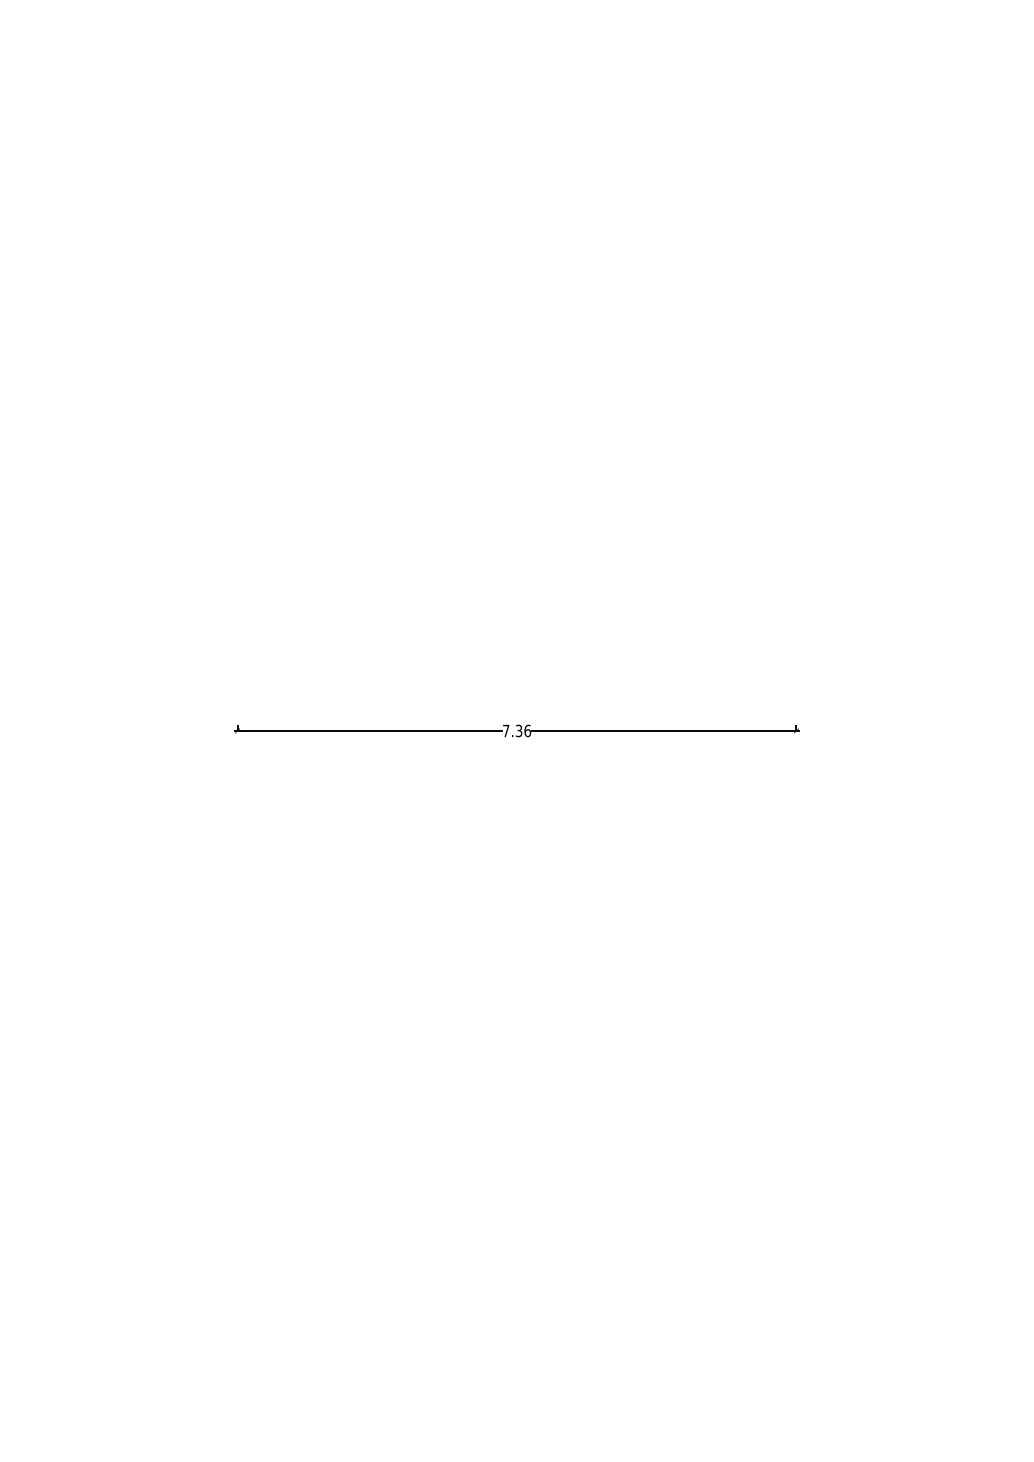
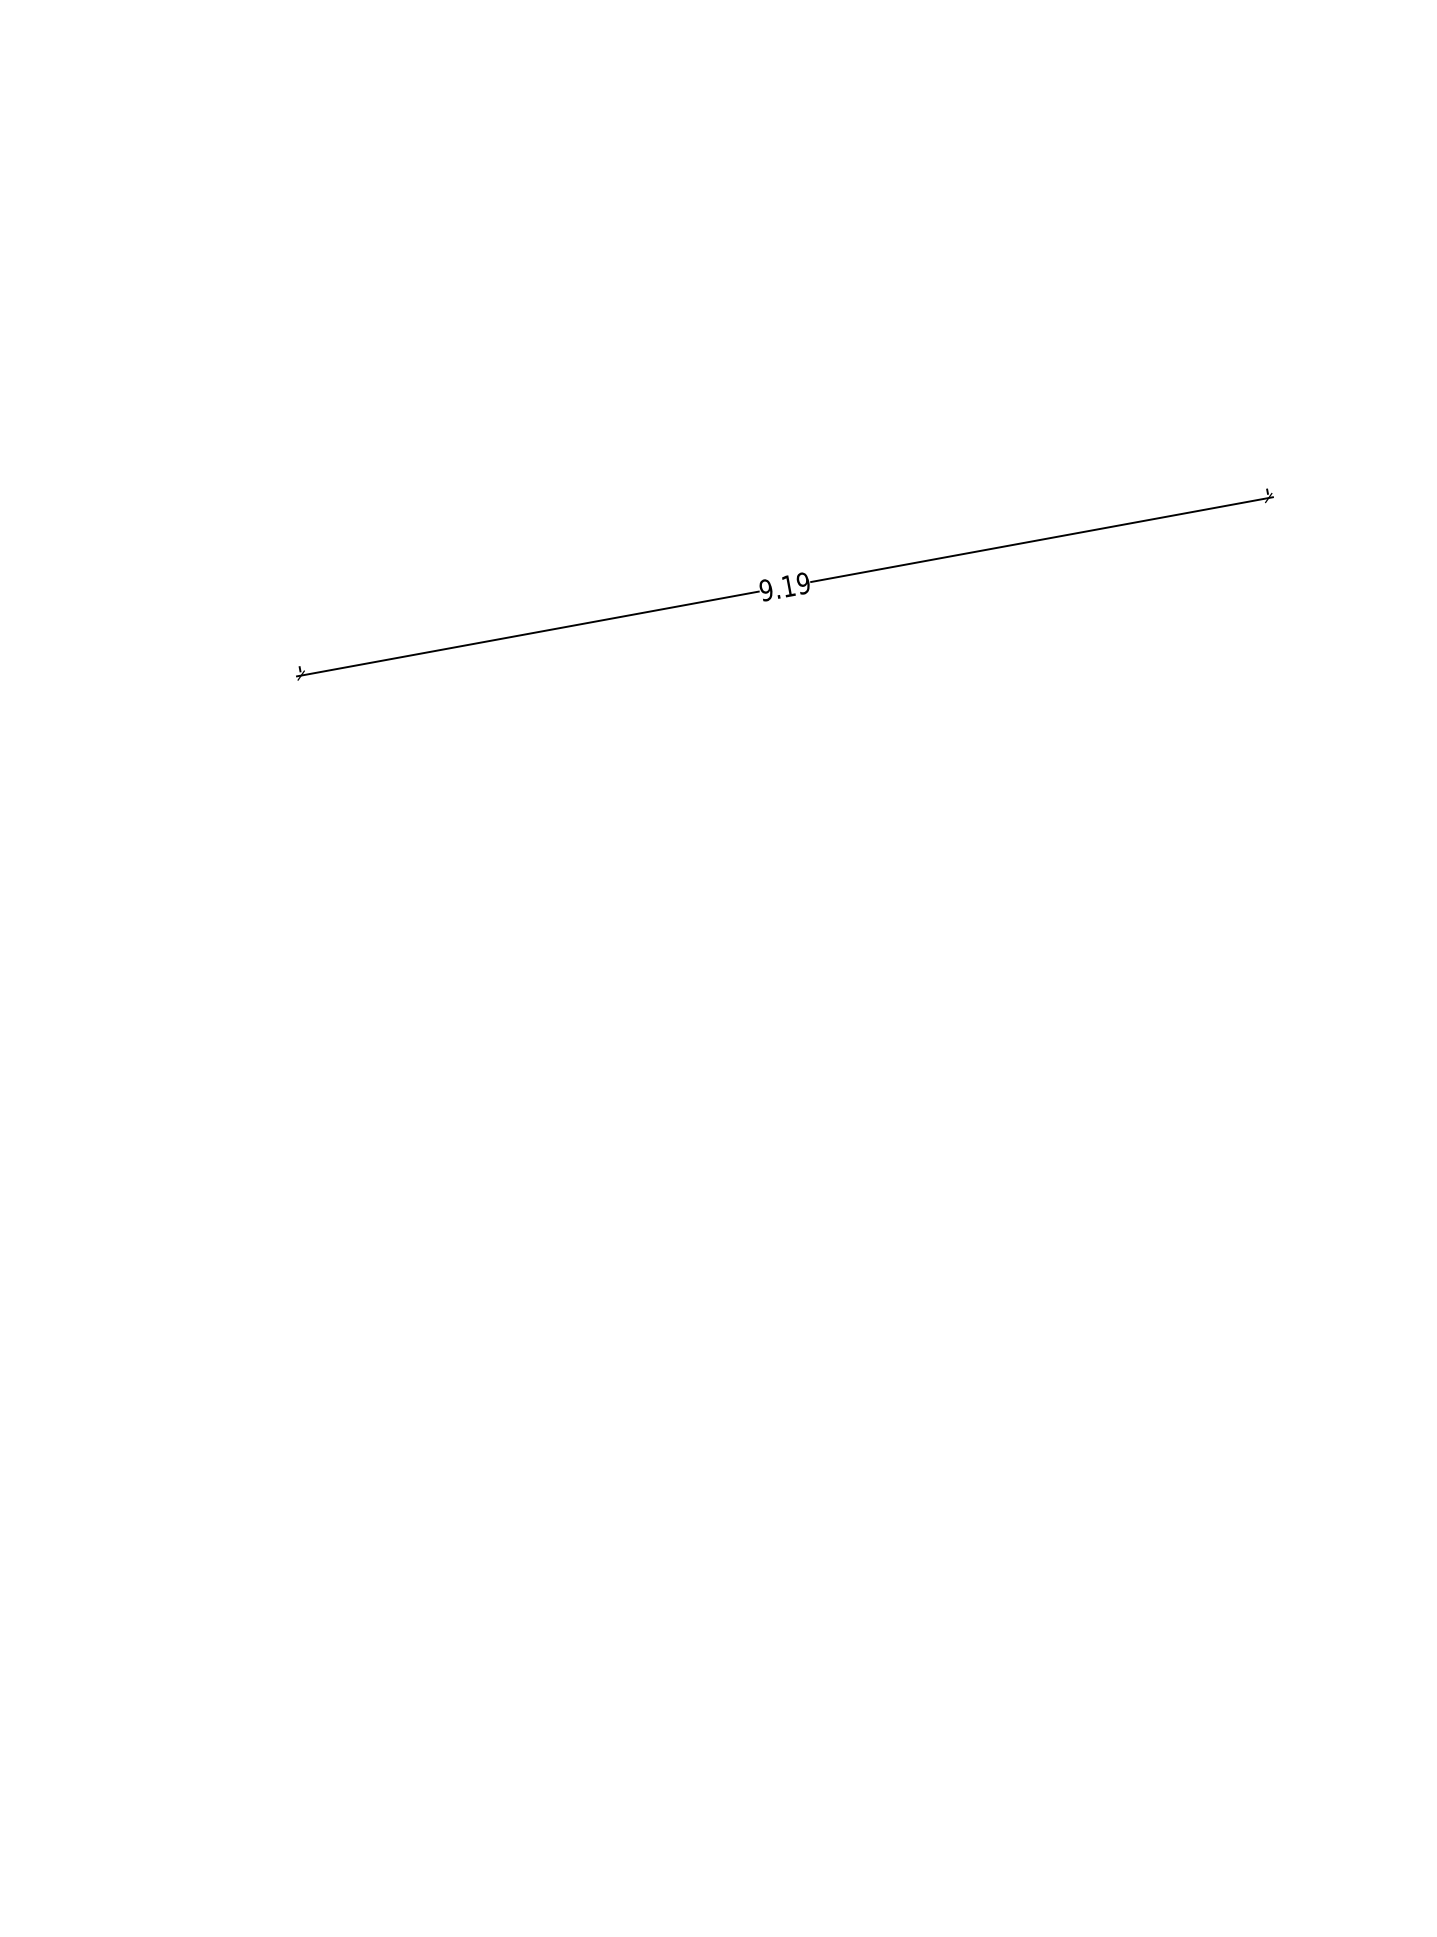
text: (516, 730) -> (783, 586), 7.36 -> 9.19

